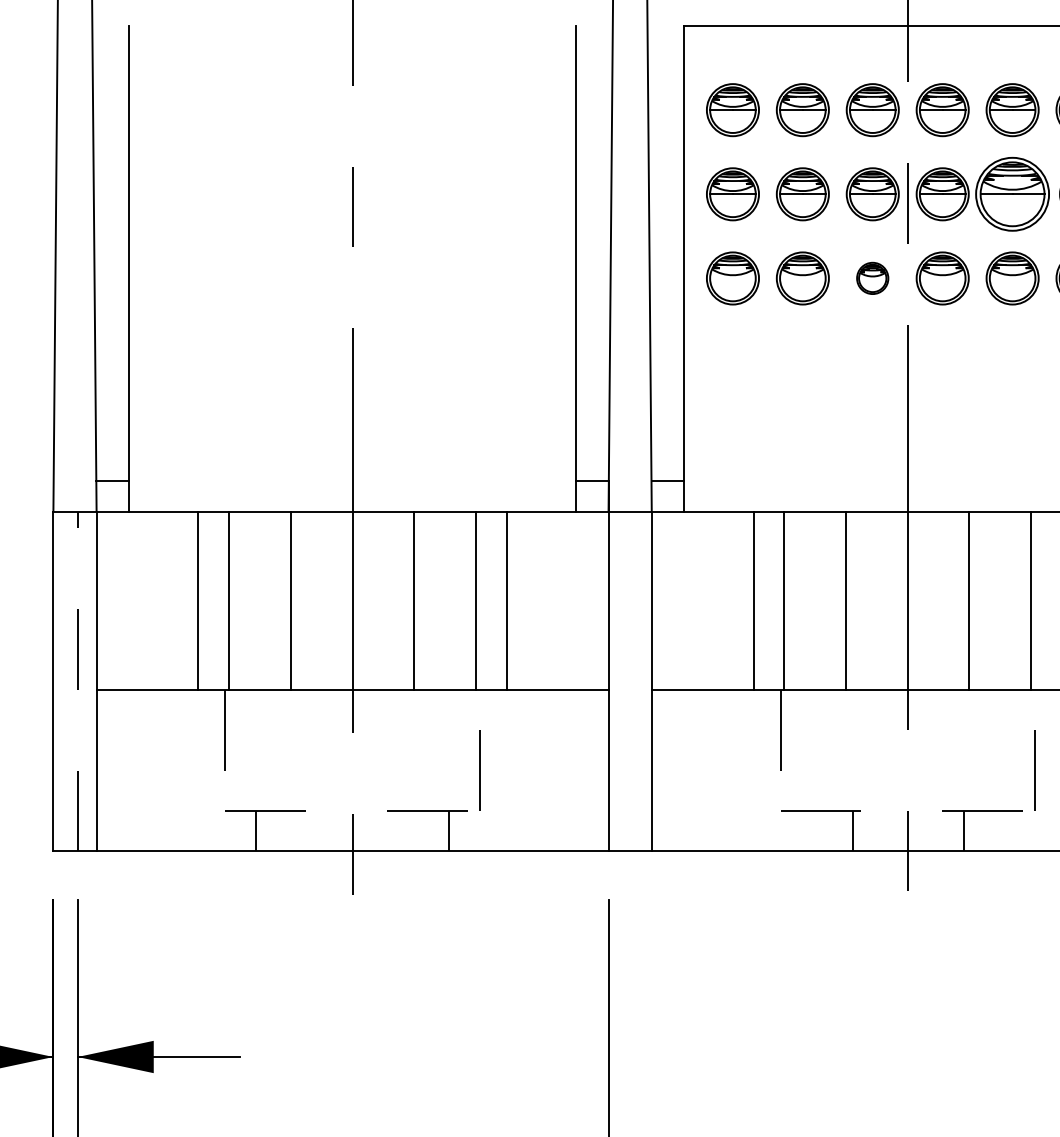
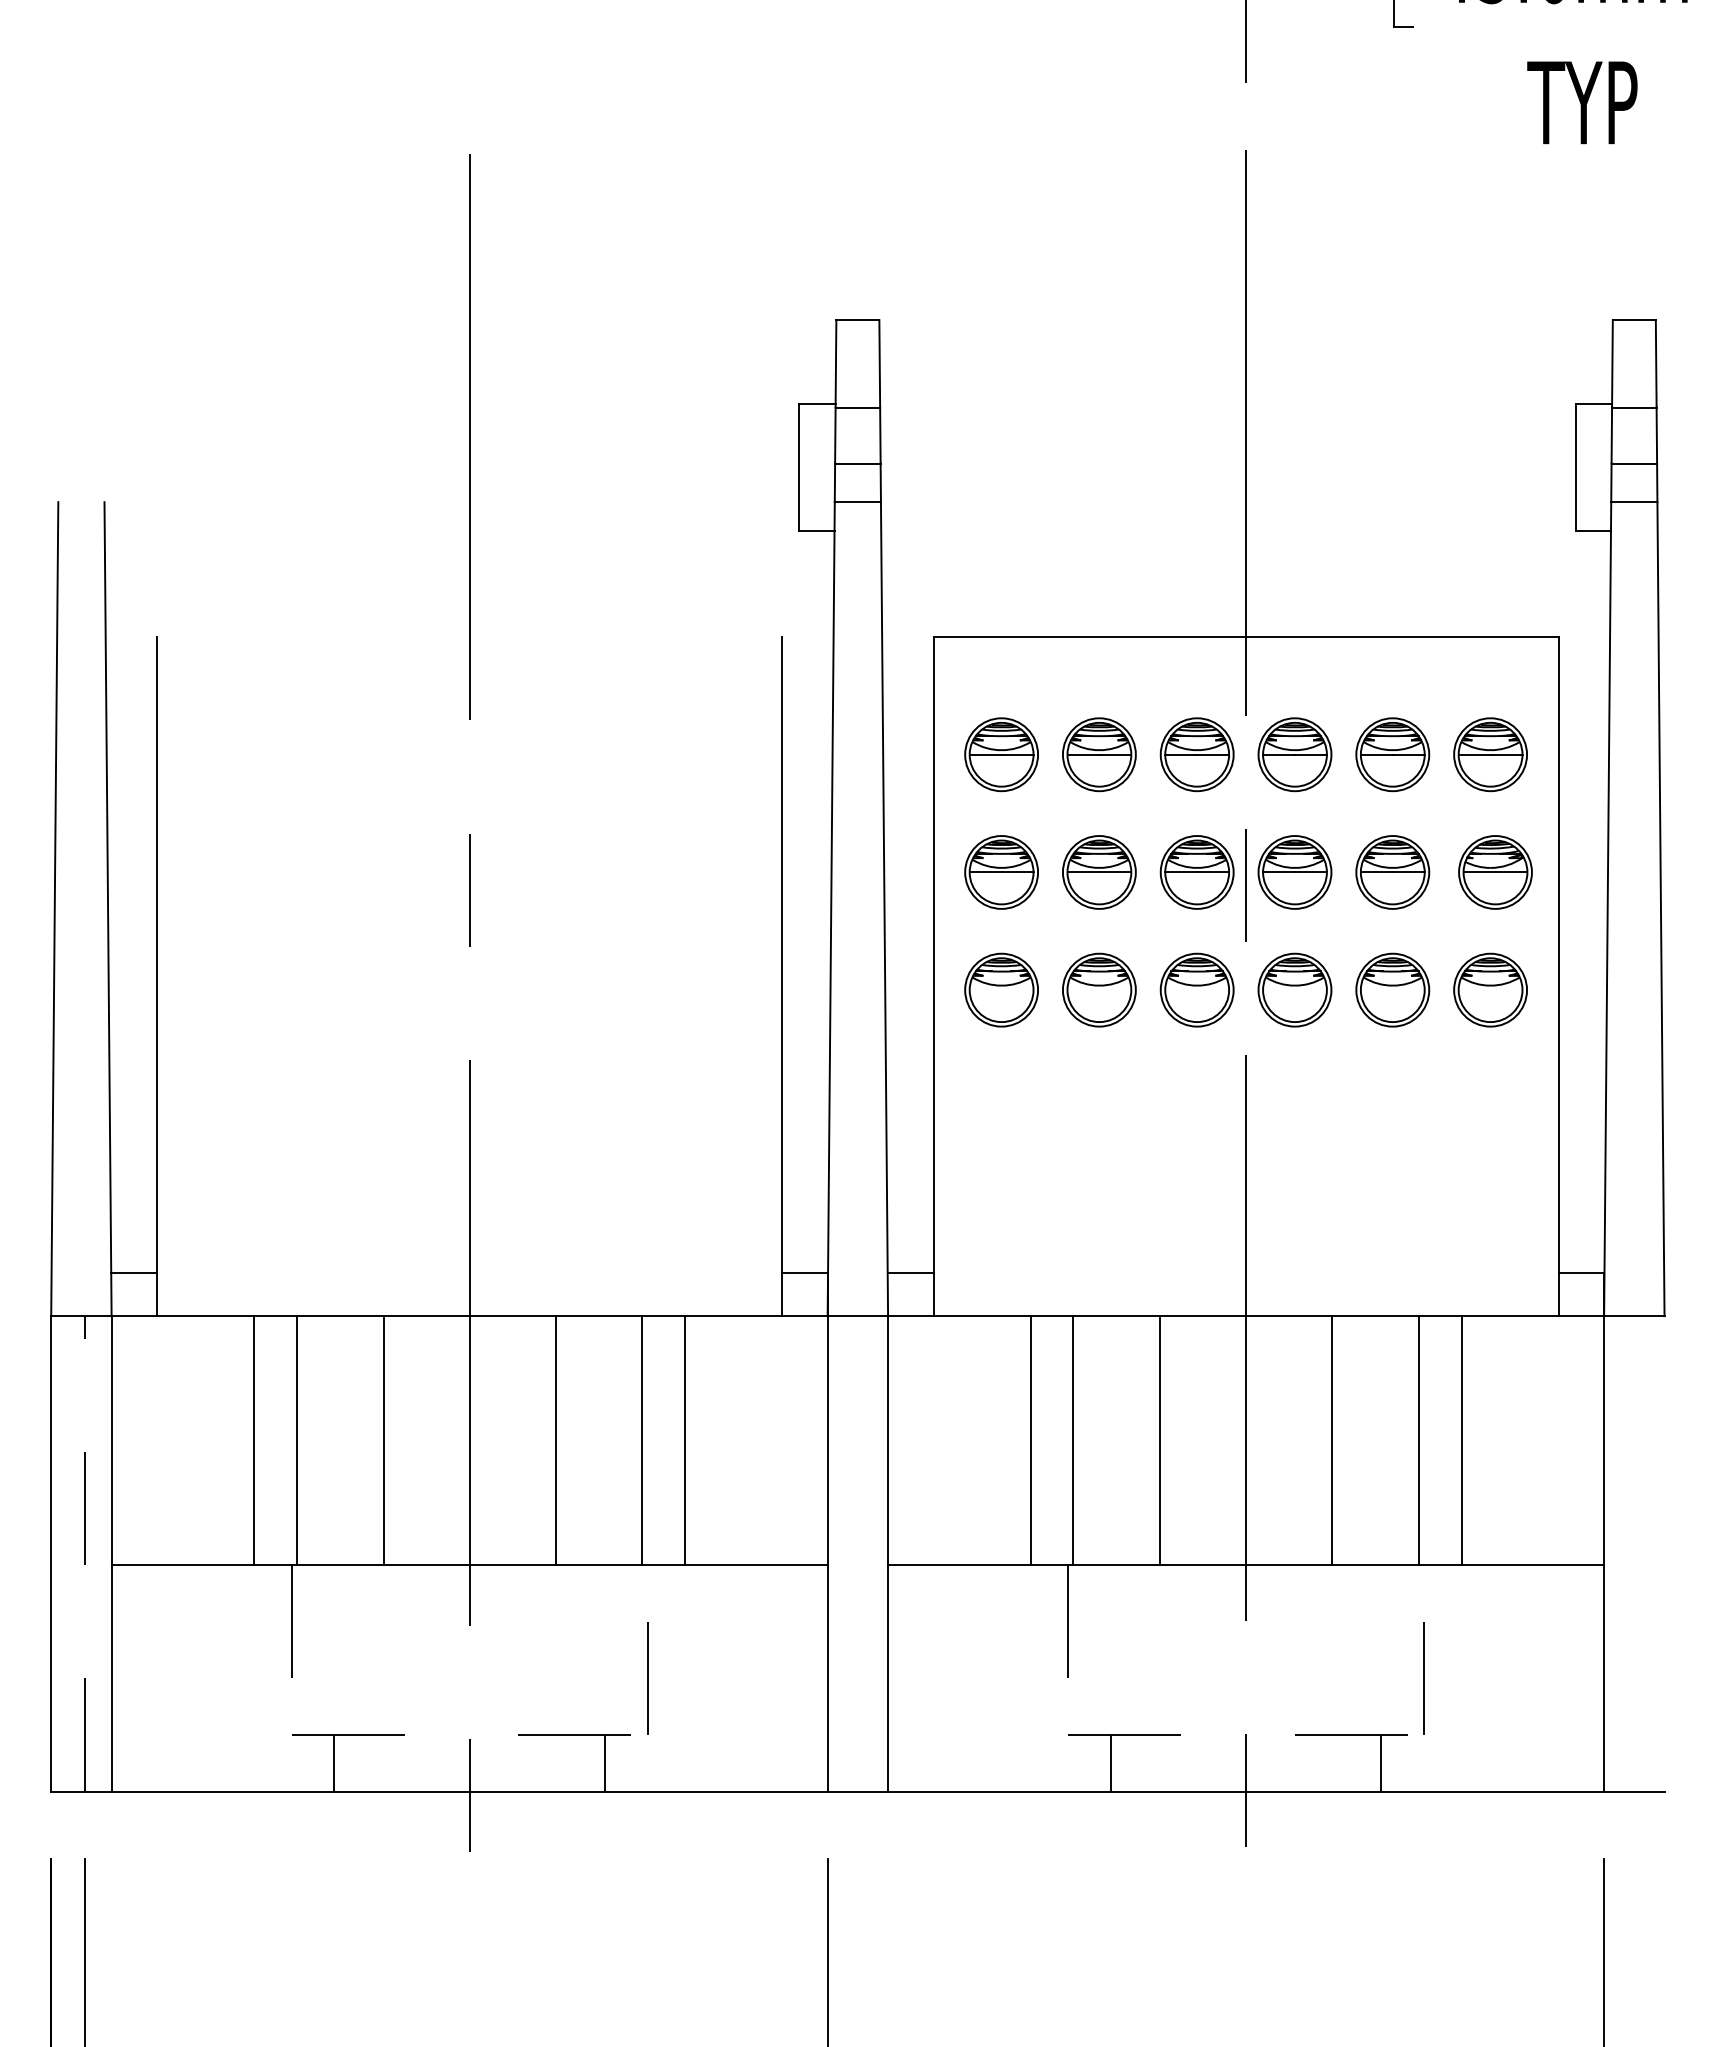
part: (1012, 194) -> (1392, 872), size x0.71
part: (872, 278) -> (1196, 989), size x1.67
line: (852, 830) -> (1110, 1762), moved
line: (963, 830) -> (1381, 1762), moved

